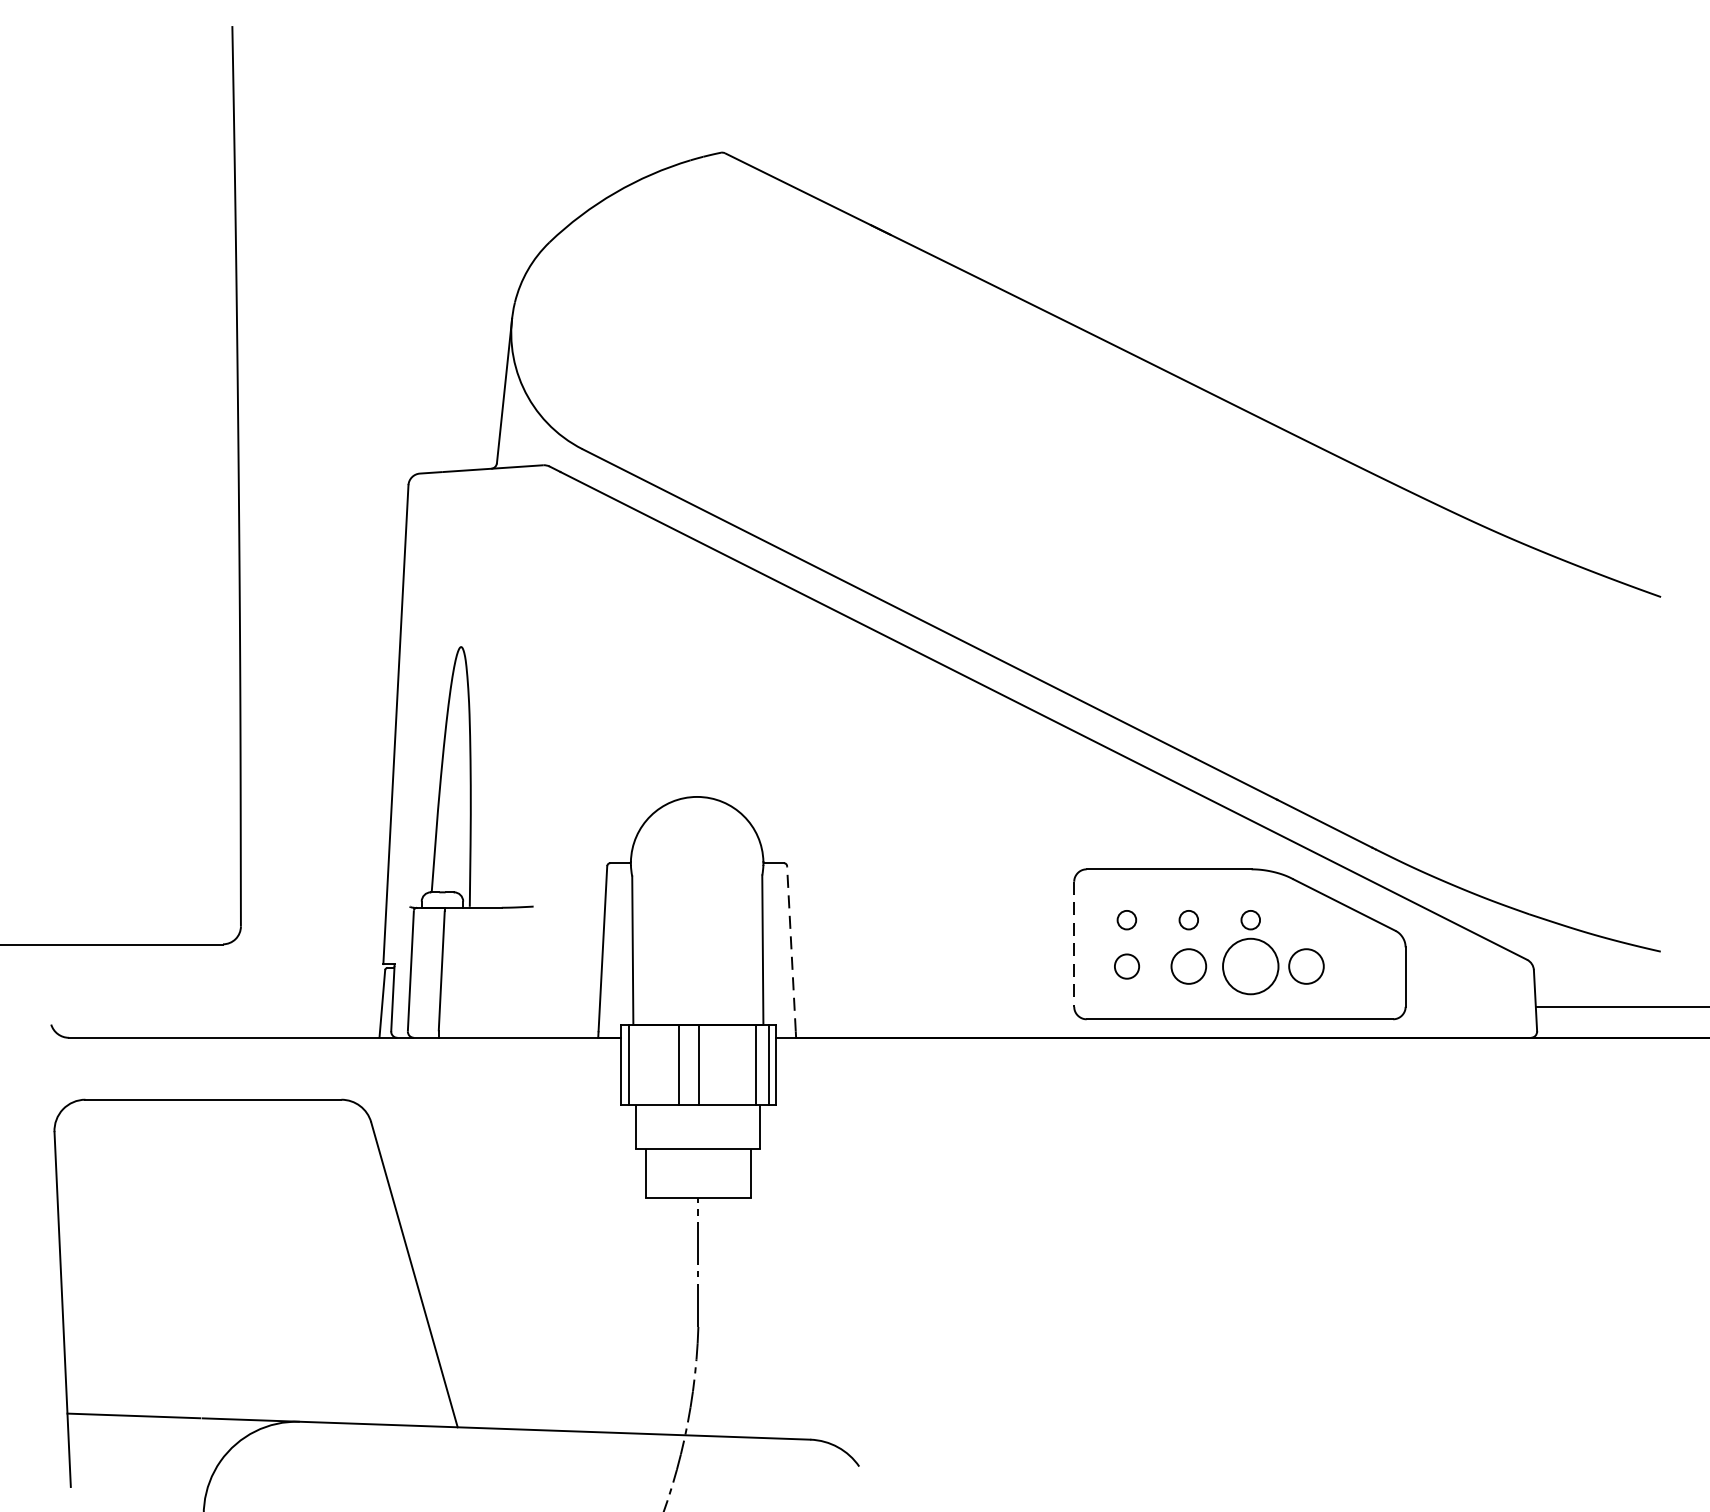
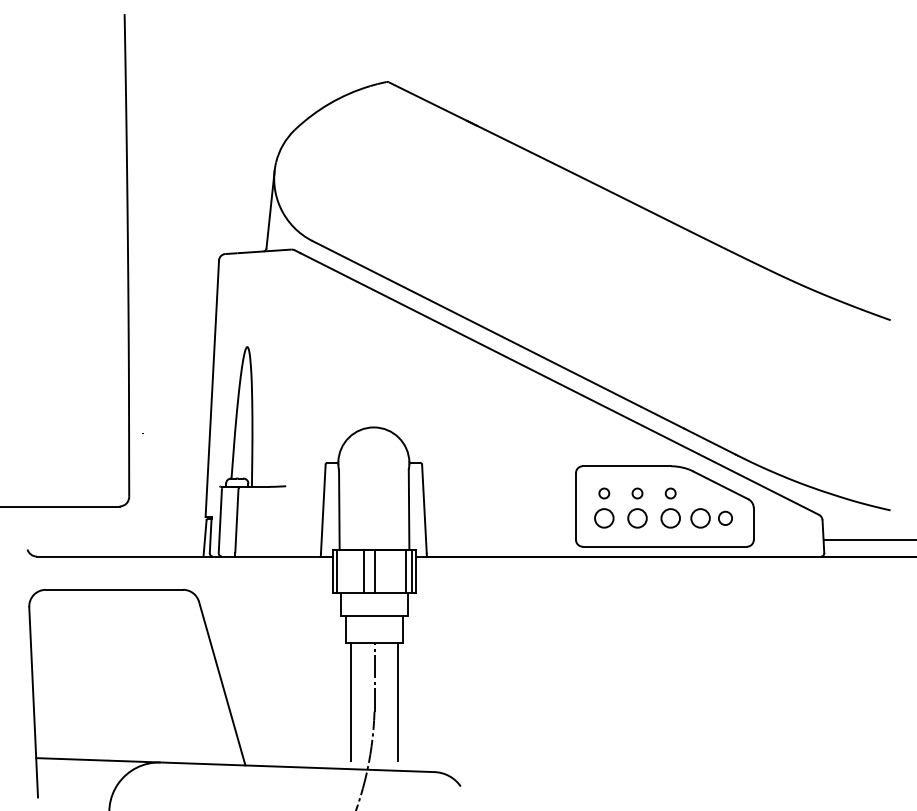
line: (1075, 944) -> (576, 506), dashed -> solid
line: (791, 948) -> (424, 508), dashed -> solid
circle: (1352, 964) -> (725, 517), added
circle: (1127, 966) -> (604, 518), size x1.43
circle: (1250, 966) -> (670, 518), size x0.62
line: (655, 1308) -> (351, 701), added
line: (741, 1308) -> (397, 701), added

